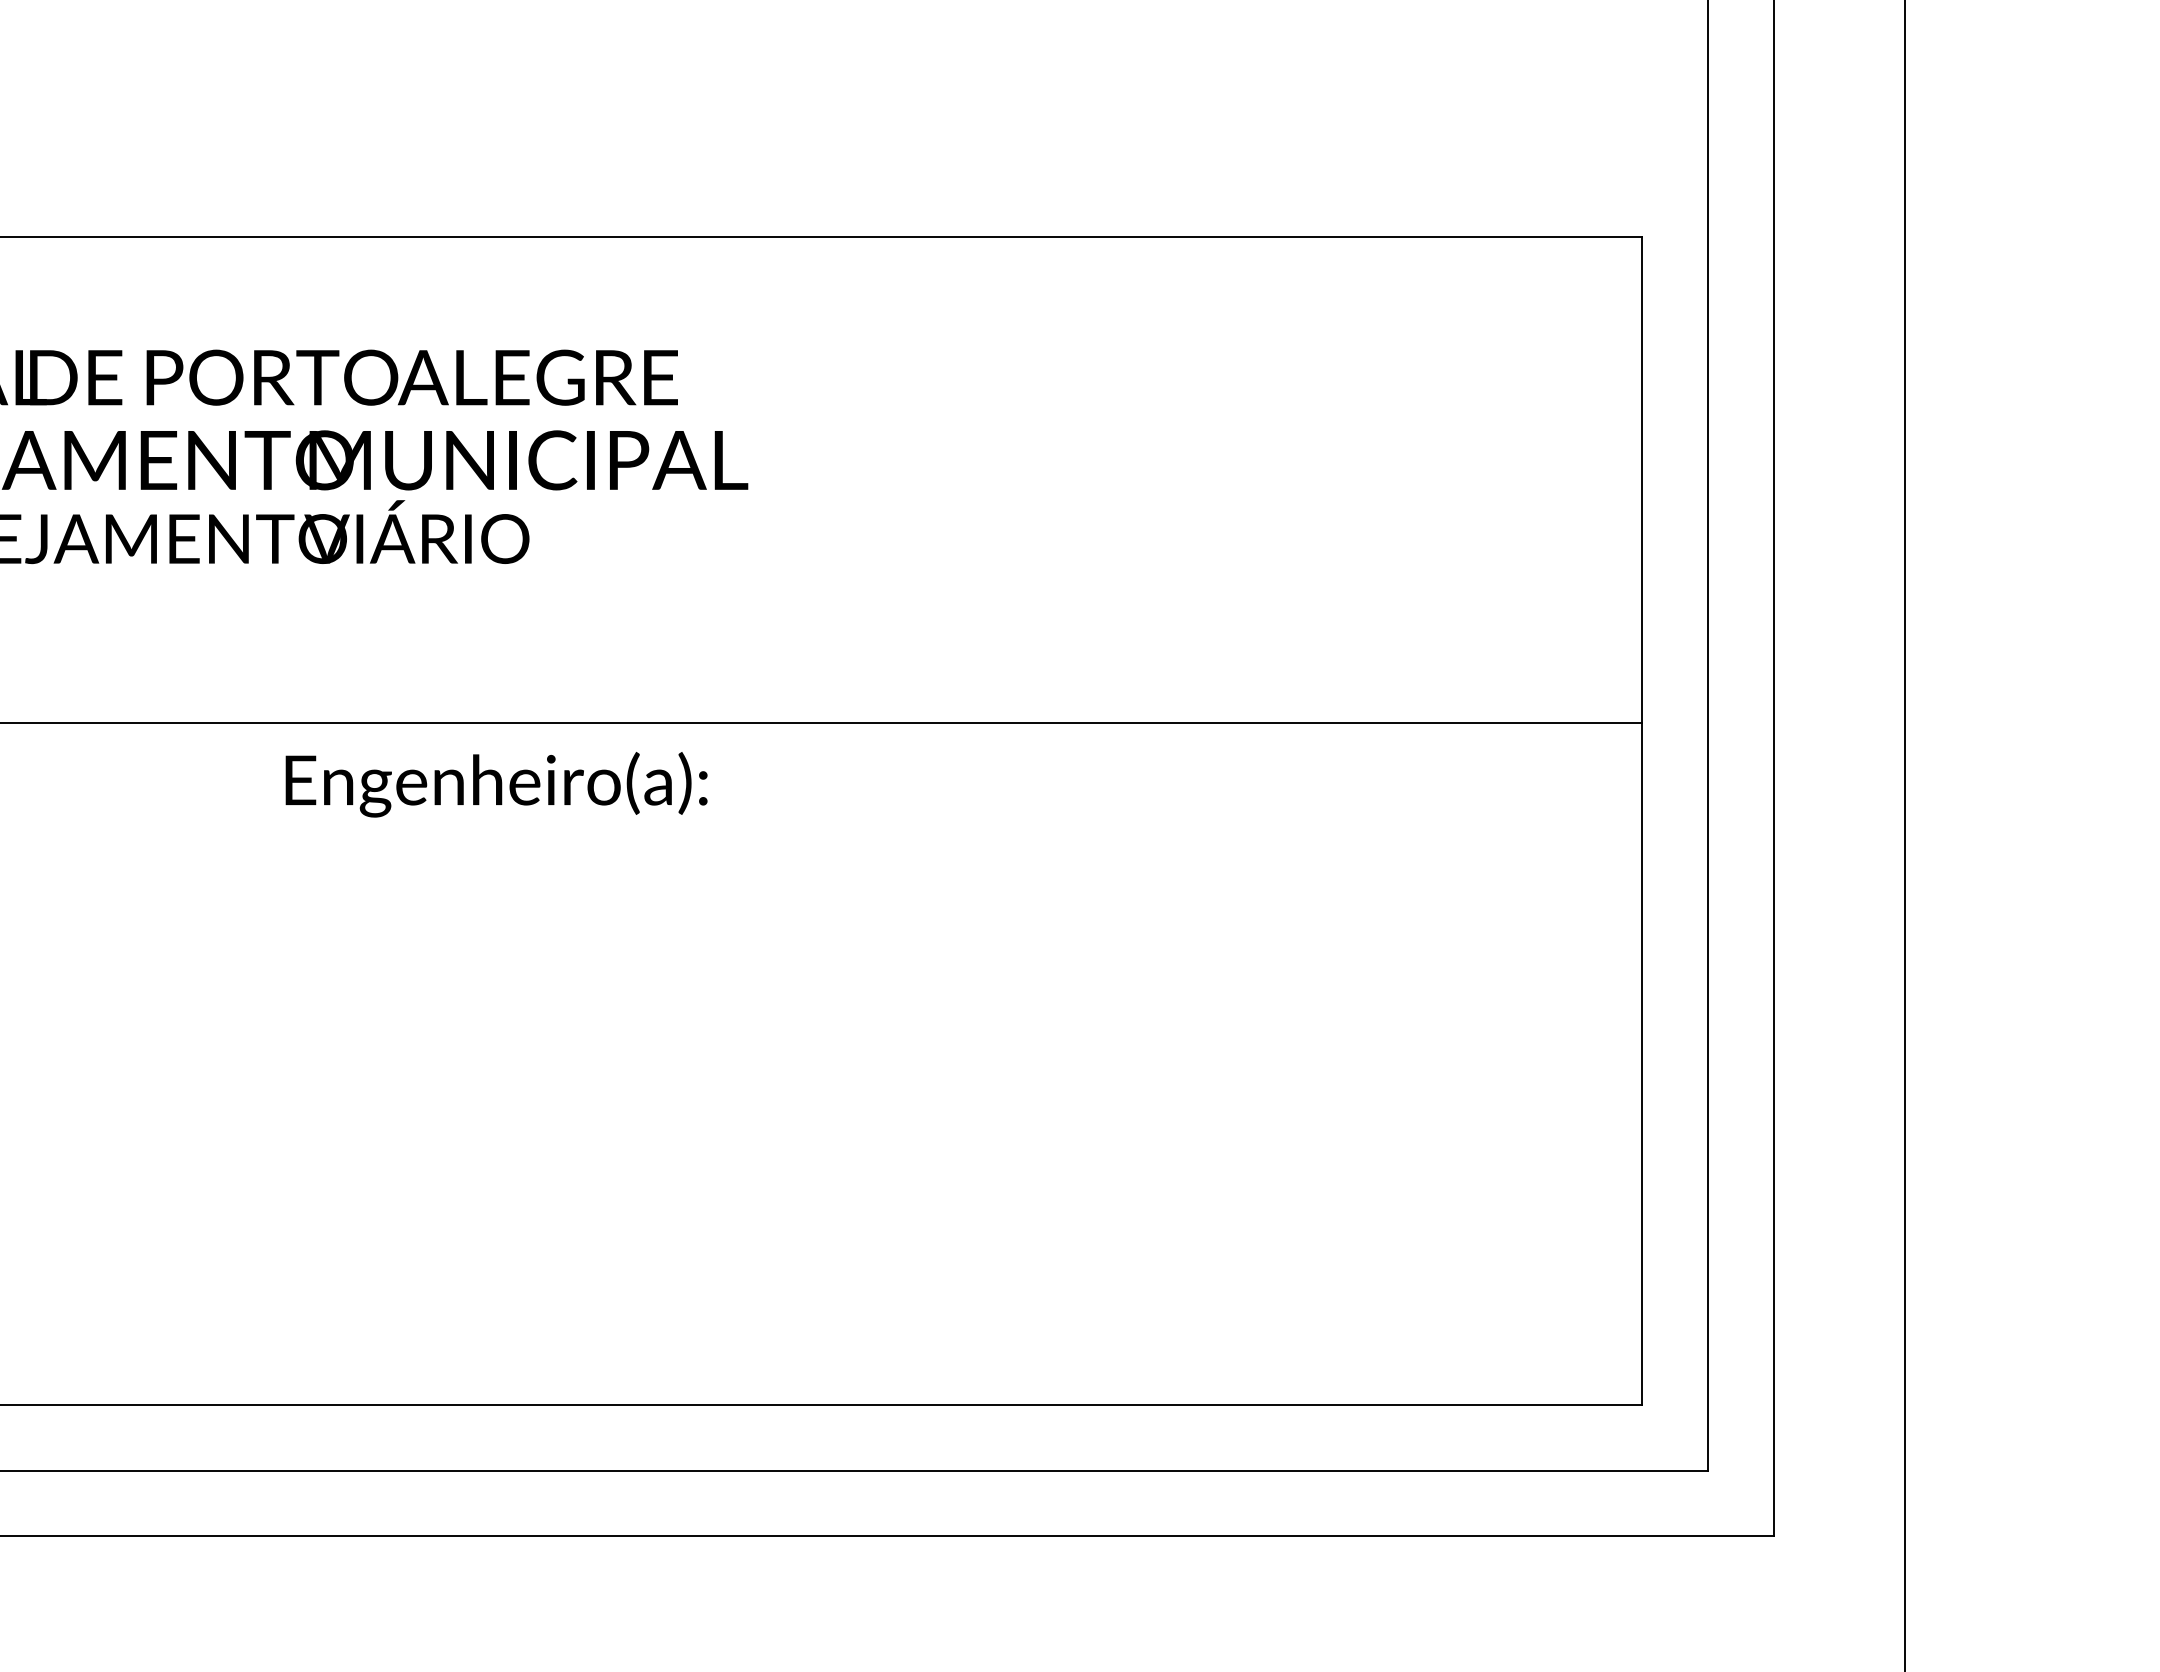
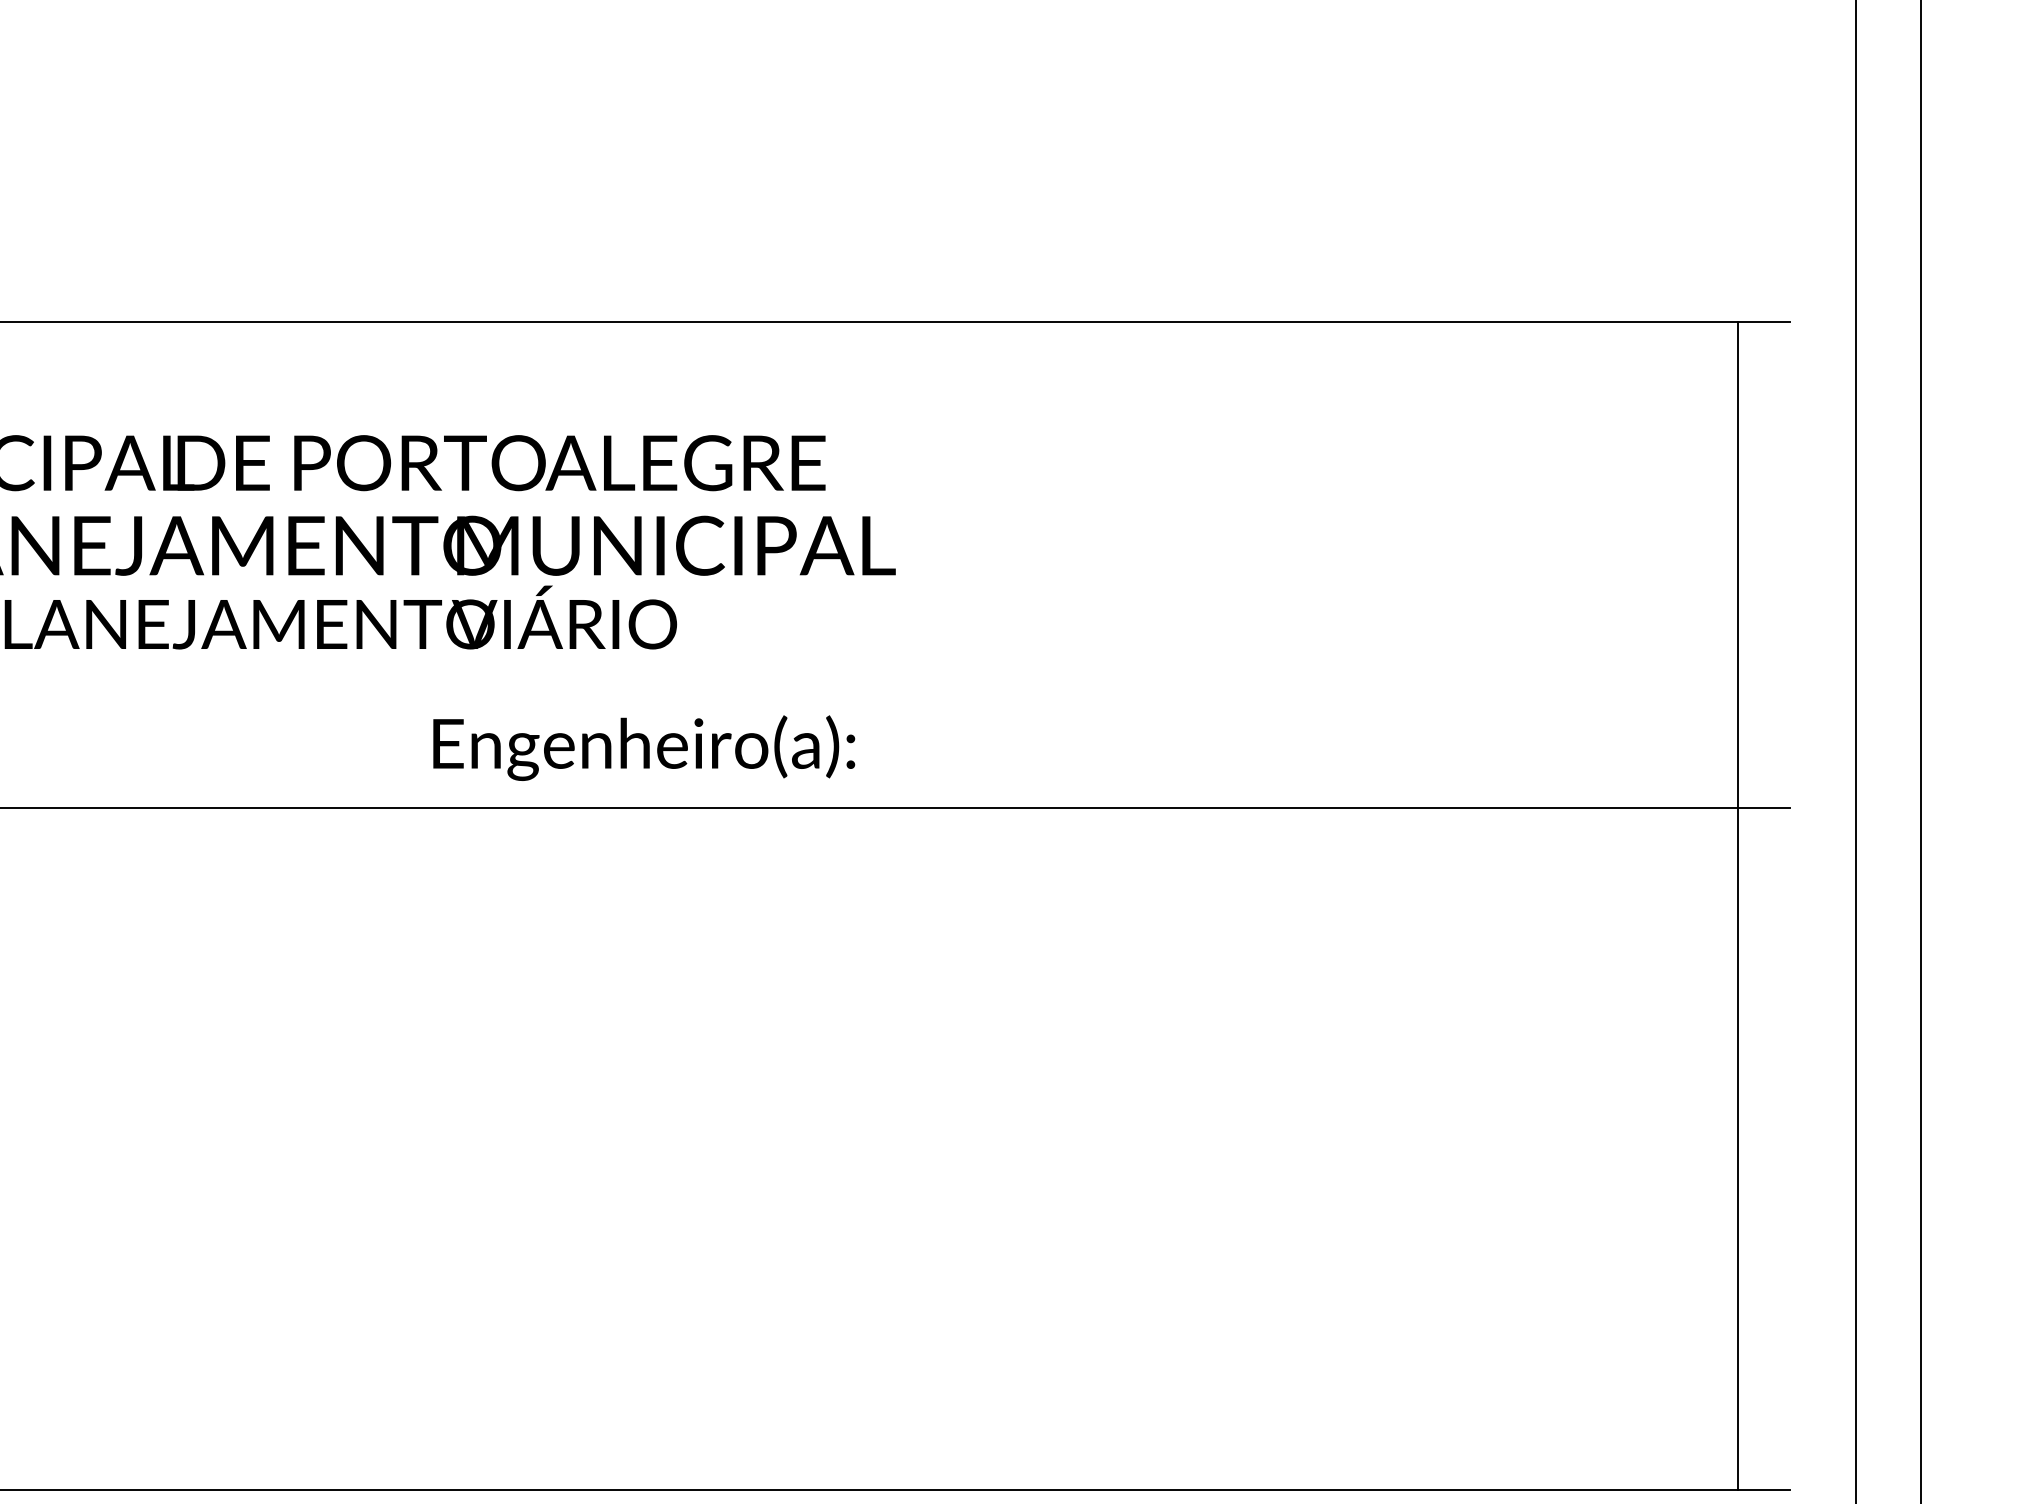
text: (496, 784) -> (644, 747), moved
line: (1642, 820) -> (1738, 905), moved

